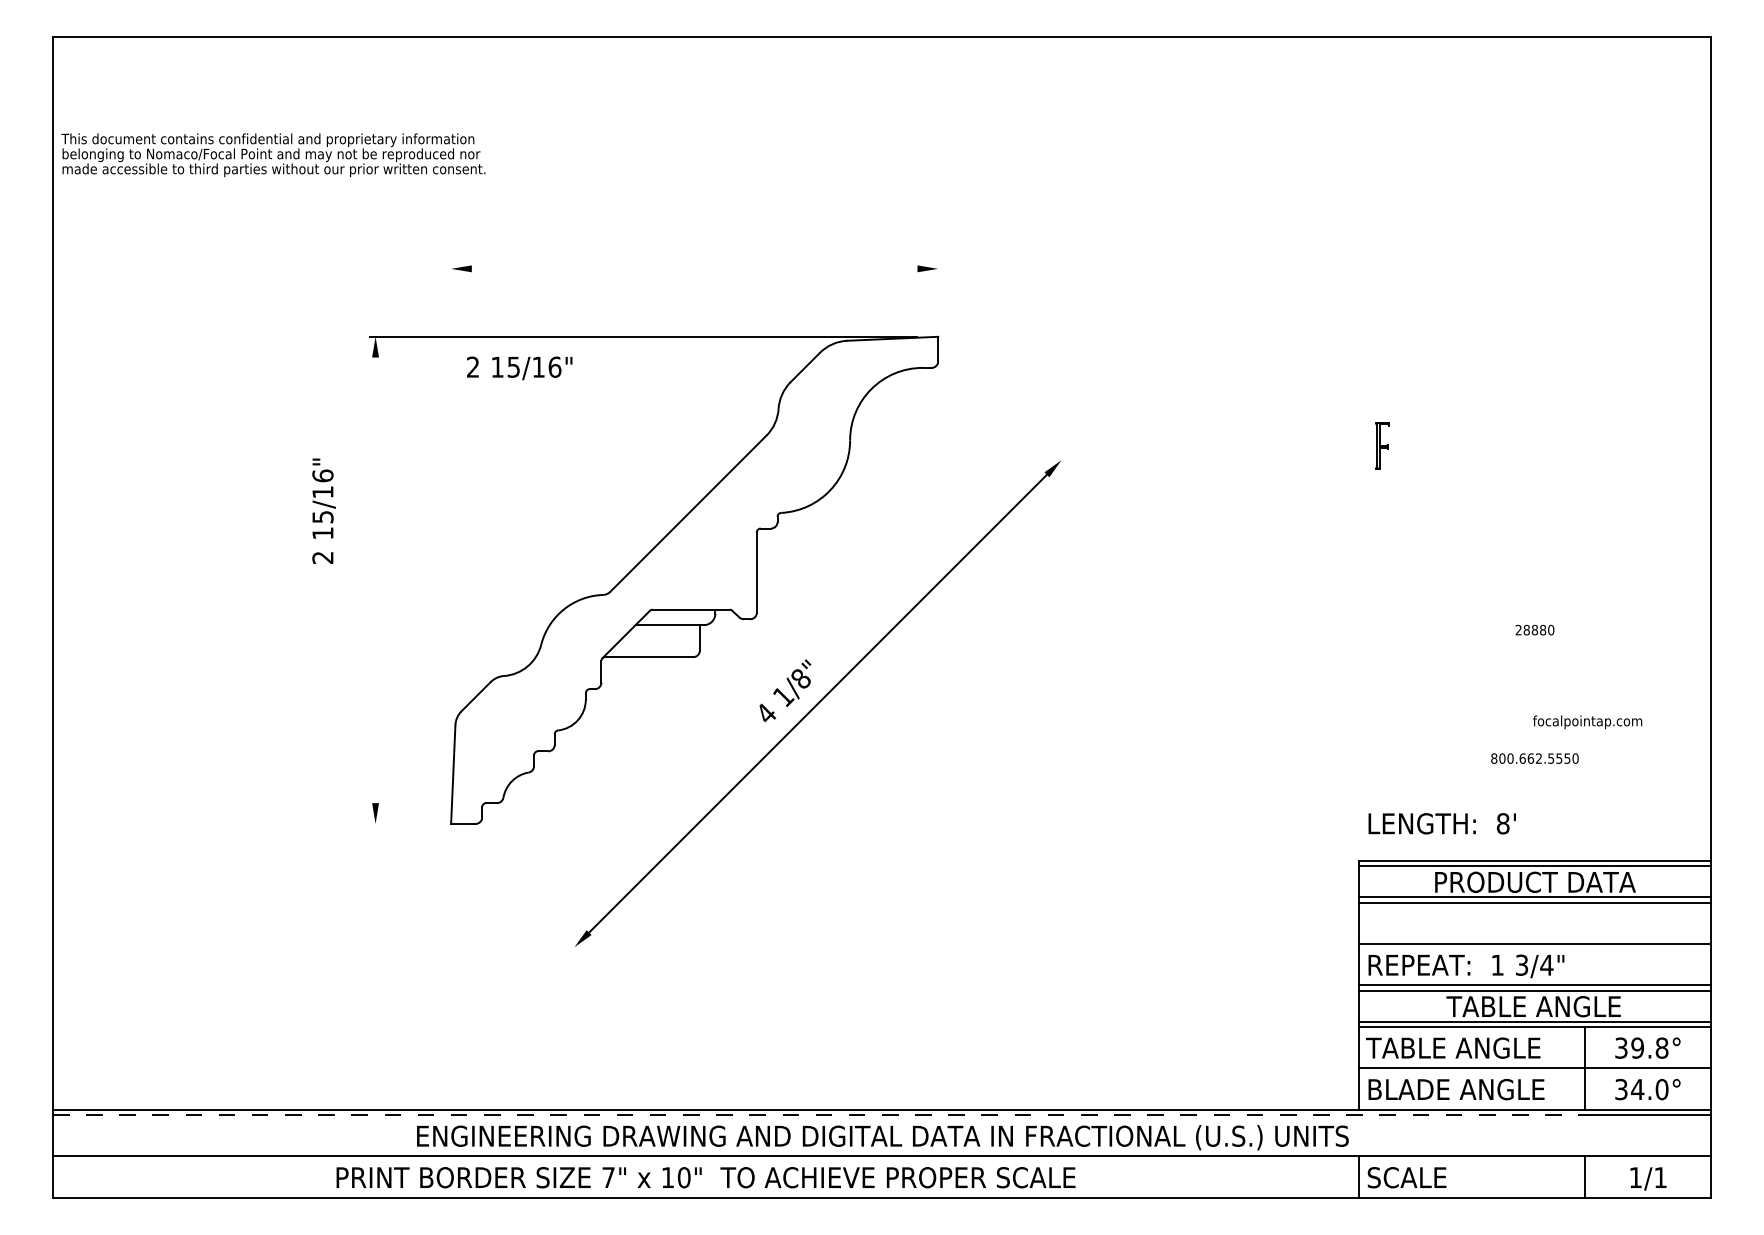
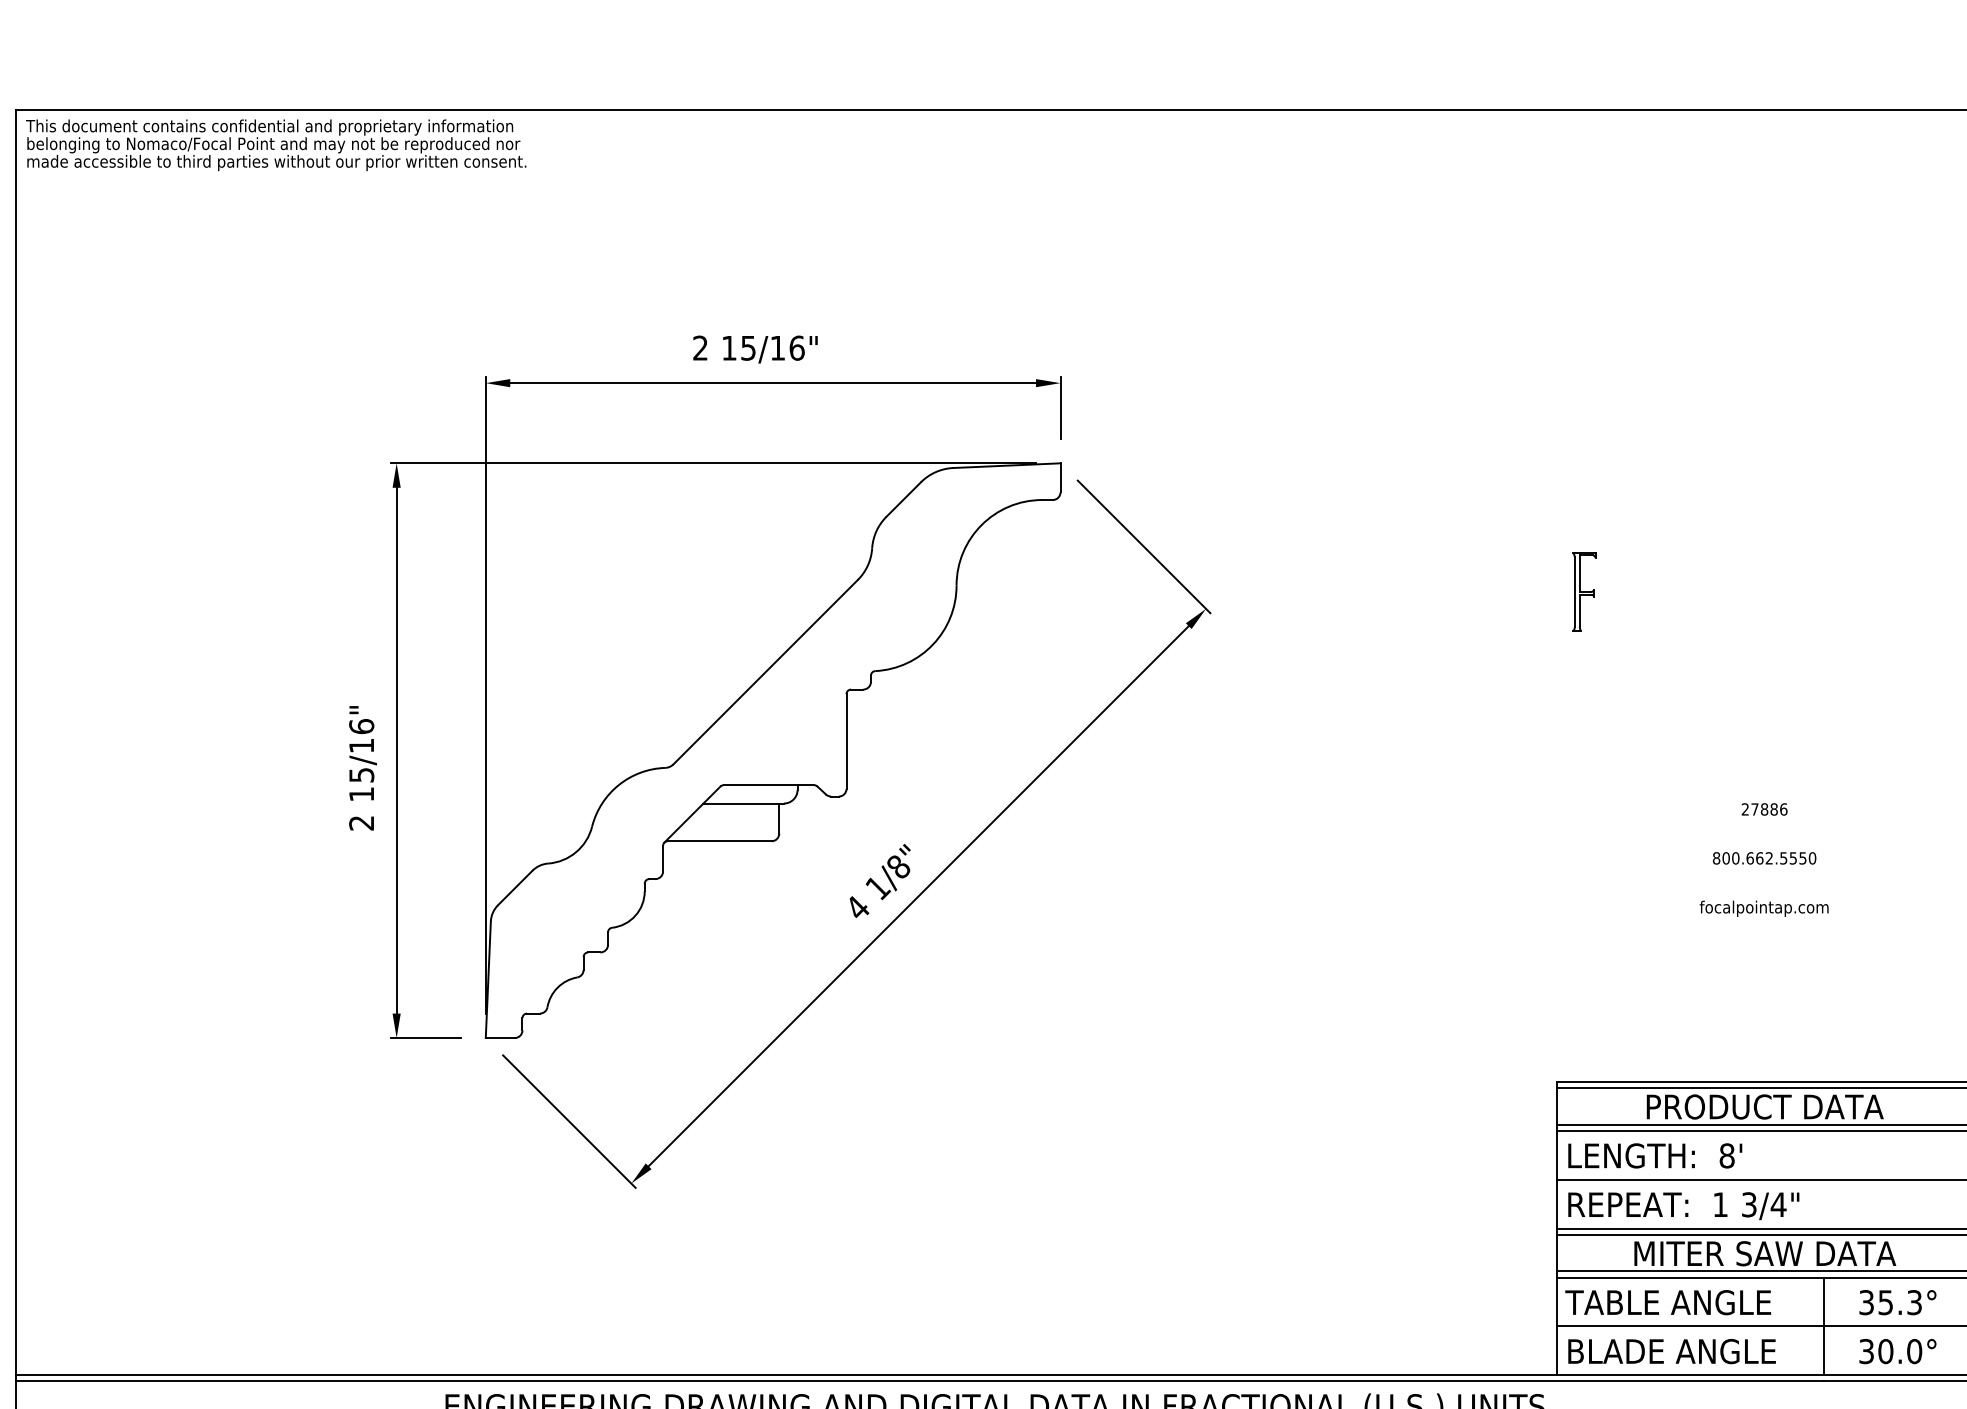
text: (273, 155) -> (276, 145), moved
line: (694, 268) -> (772, 382), added
line: (938, 289) -> (1060, 407), added
text: (519, 368) -> (755, 349), moved
line: (1008, 407) -> (1143, 546), added
part: (1382, 445) -> (1584, 591), size x1.43
text: (323, 510) -> (362, 767), moved
line: (451, 533) -> (486, 695), added
line: (375, 580) -> (396, 750), added
text: (1538, 629) -> (1768, 808), 28880 -> 27886
text: (1587, 722) -> (1764, 908), moved
text: (1534, 758) -> (1764, 858), moved
line: (400, 823) -> (426, 1037), added
text: (1441, 823) -> (1654, 1155), moved
line: (521, 894) -> (568, 1121), added
text: (1535, 1006) -> (1765, 1253), TABLE ANGLE -> MITER SAW DATA
text: (1649, 1047) -> (1899, 1301), 39.8° -> 35.3°
text: (1637, 1089) -> (1885, 1351), 34.0° -> 30.0°
line: (819, 1114) -> (920, 1380), dashed -> solid

